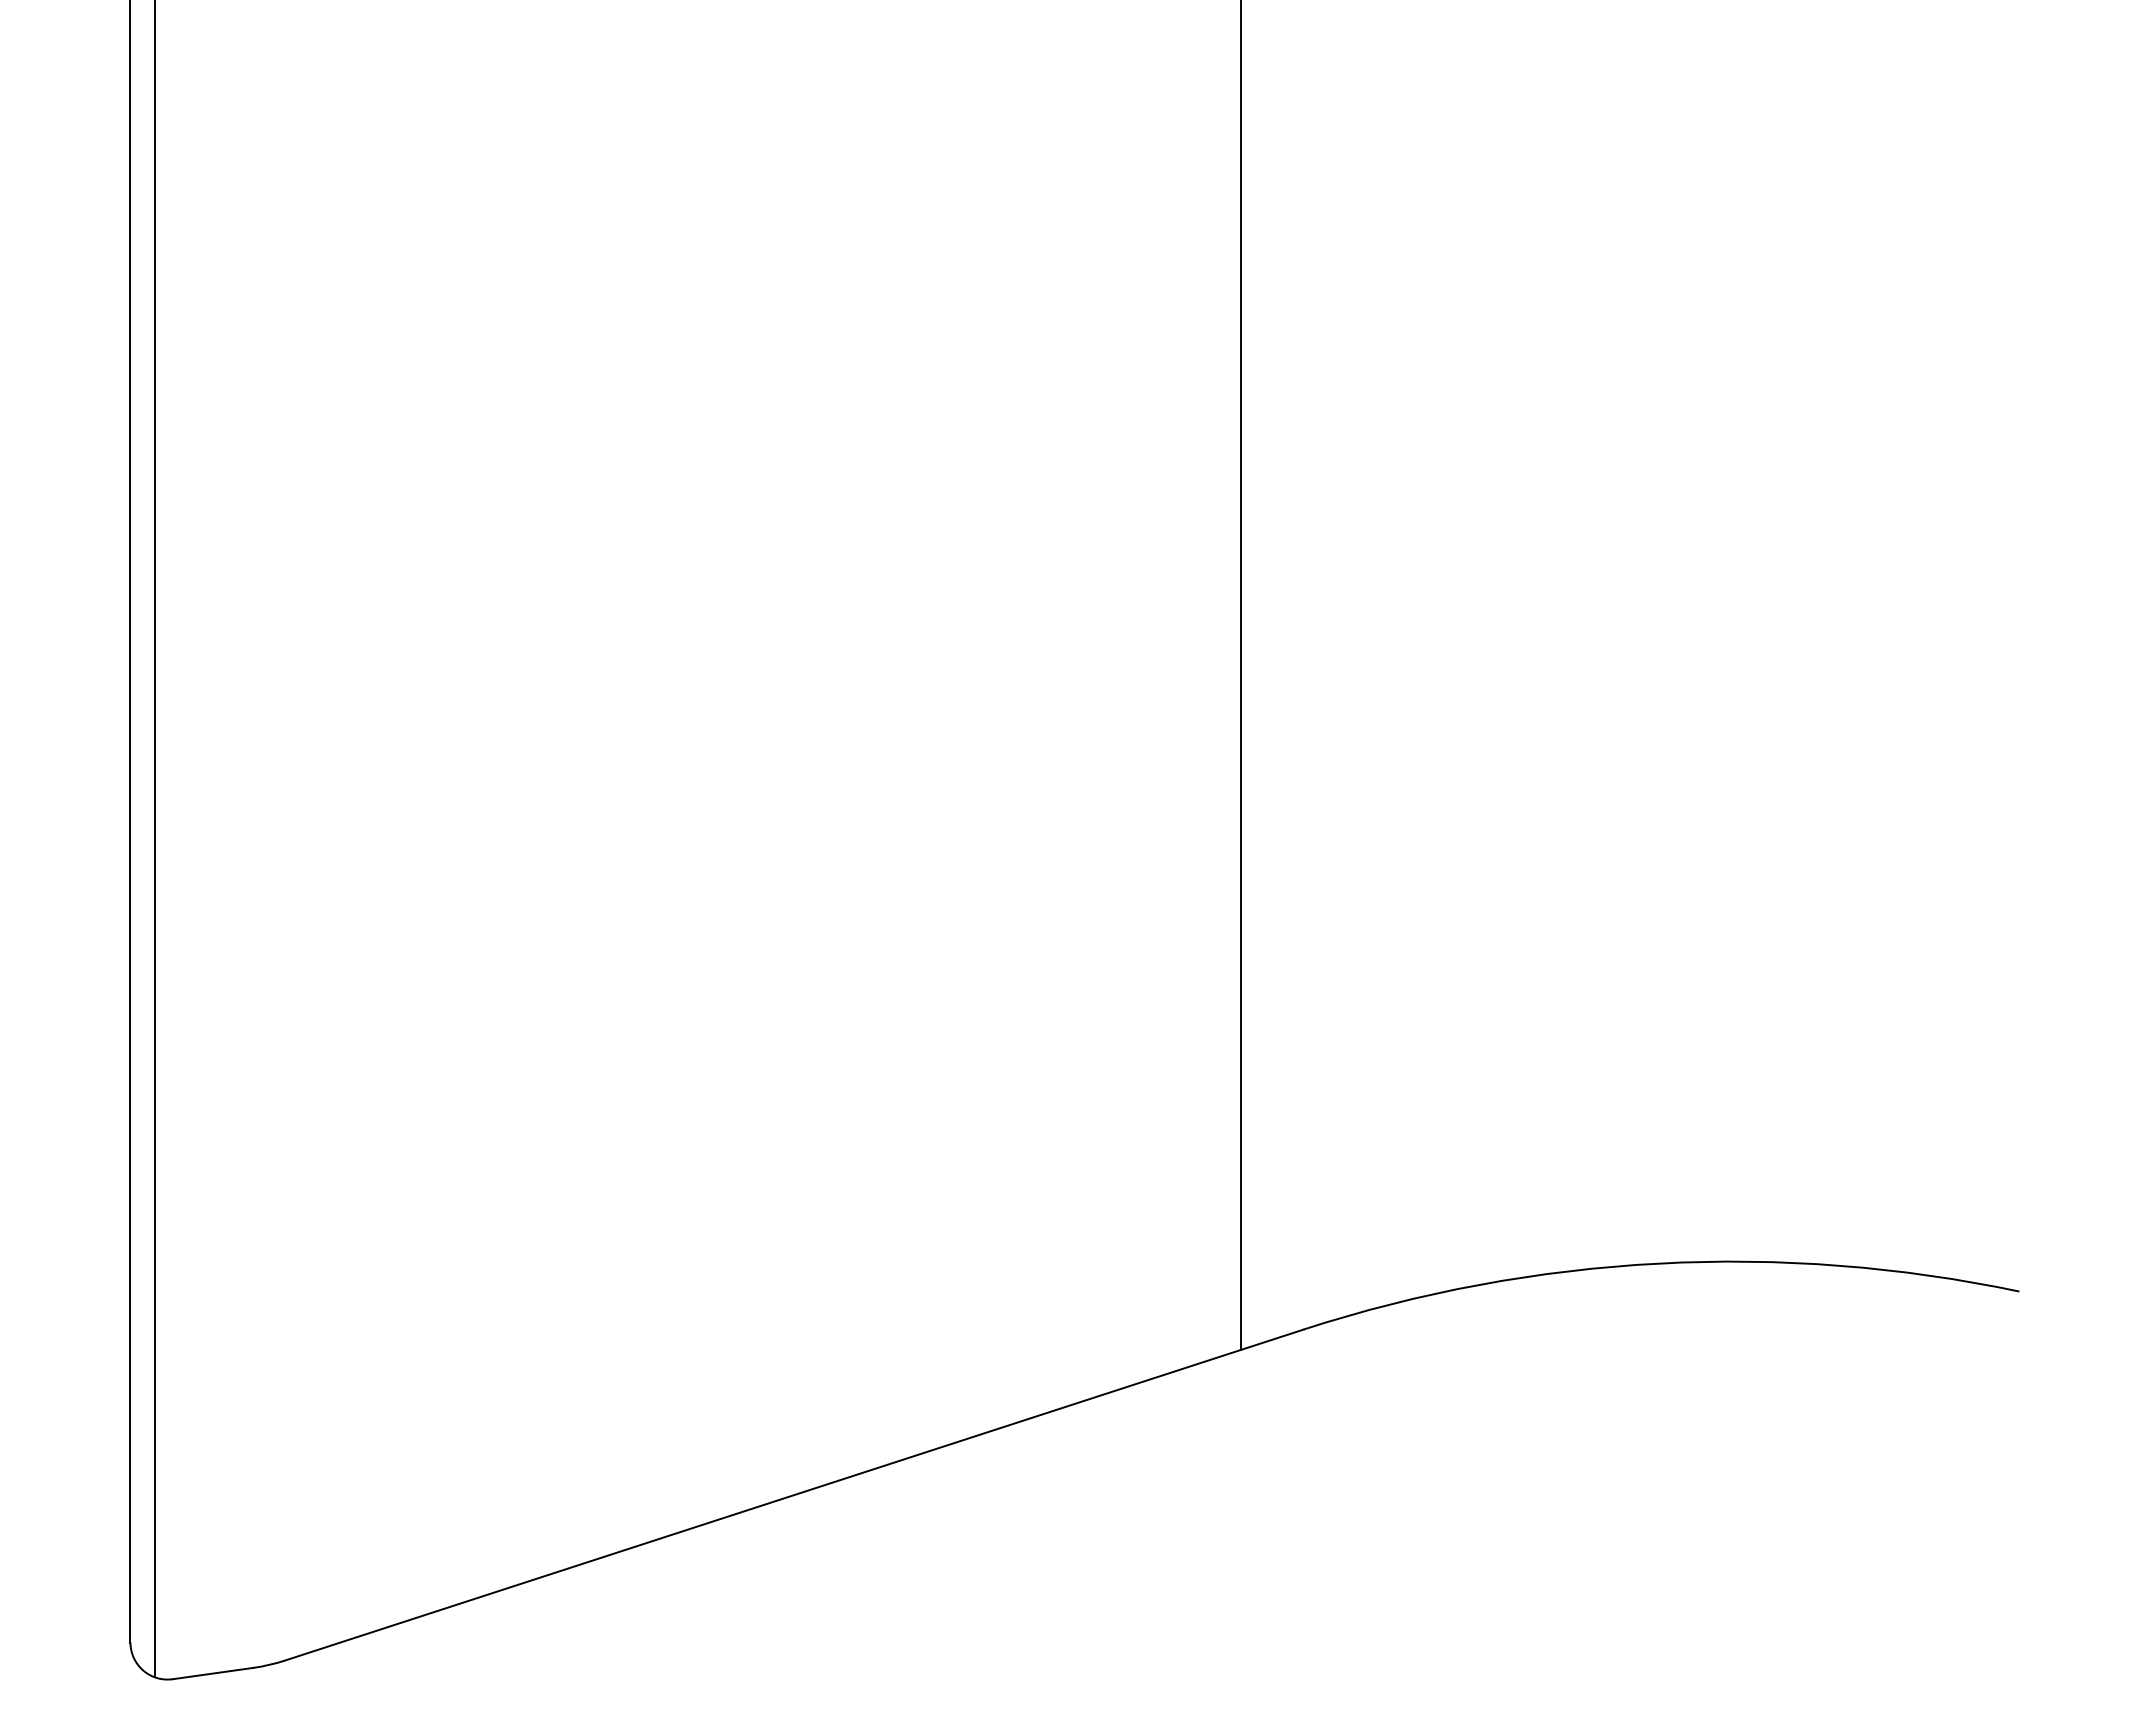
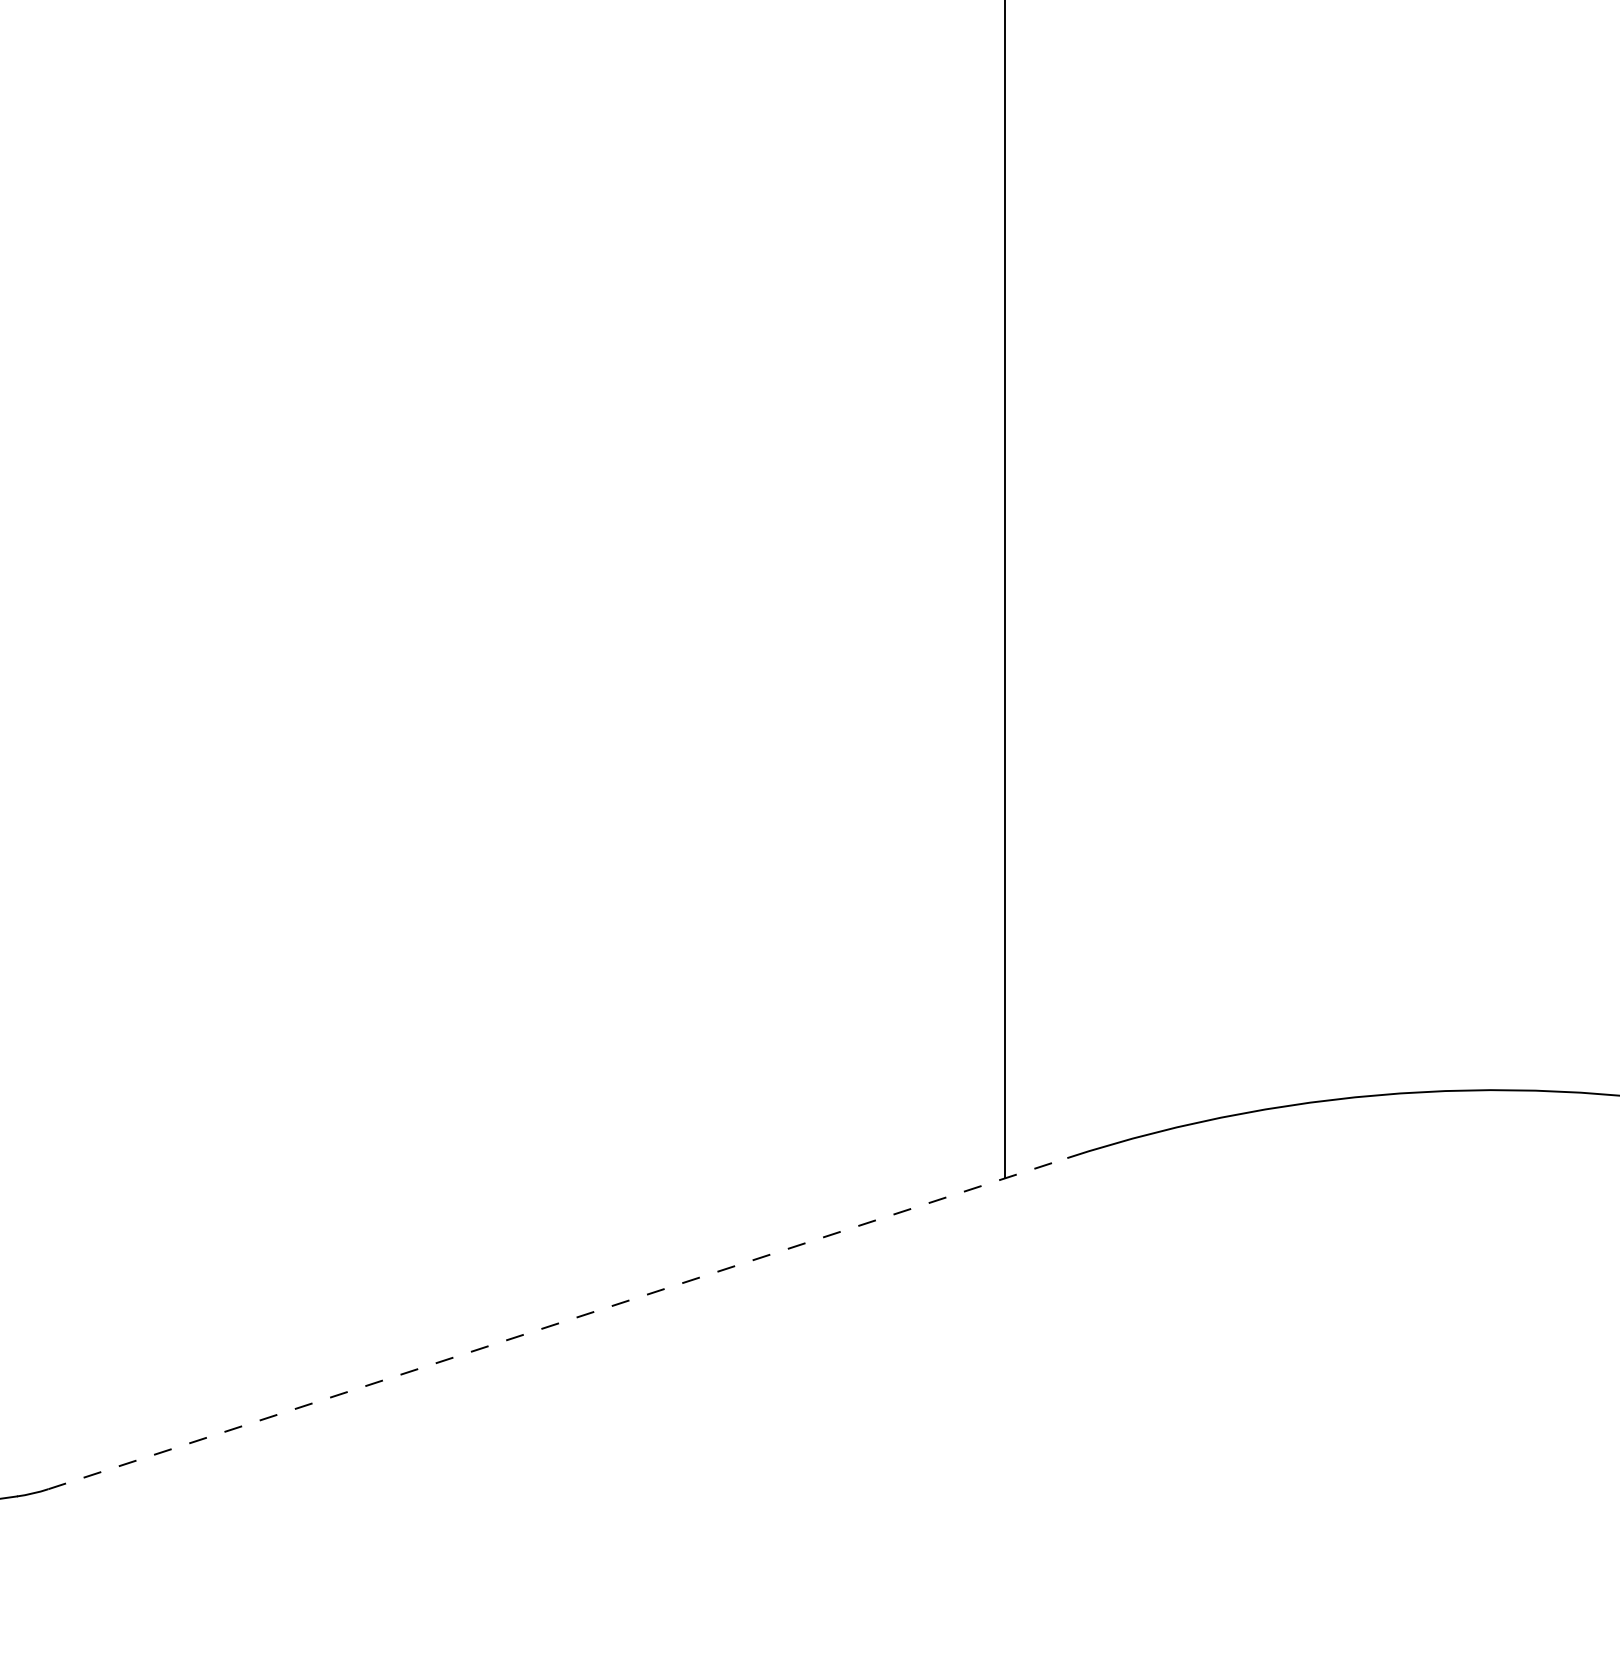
line: (794, 1495) -> (558, 1324), solid -> dashed

